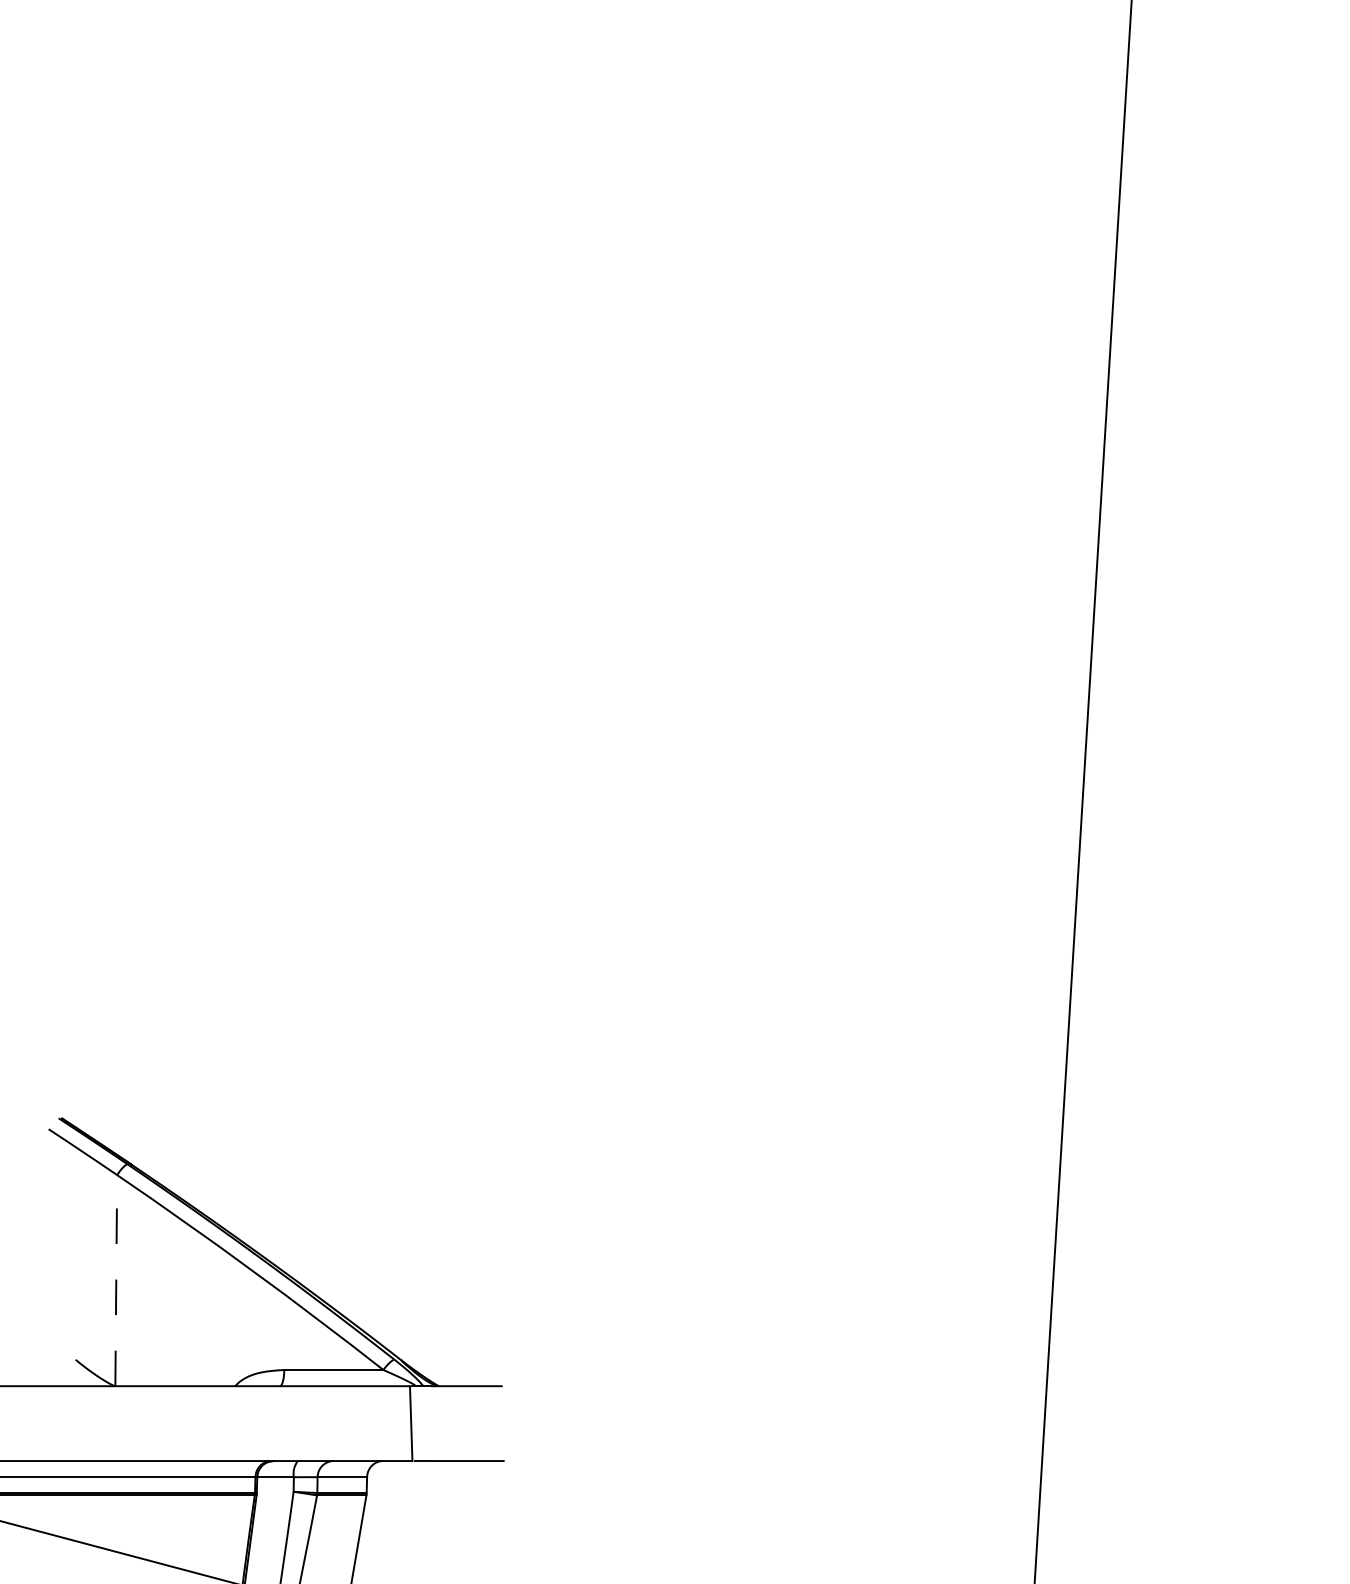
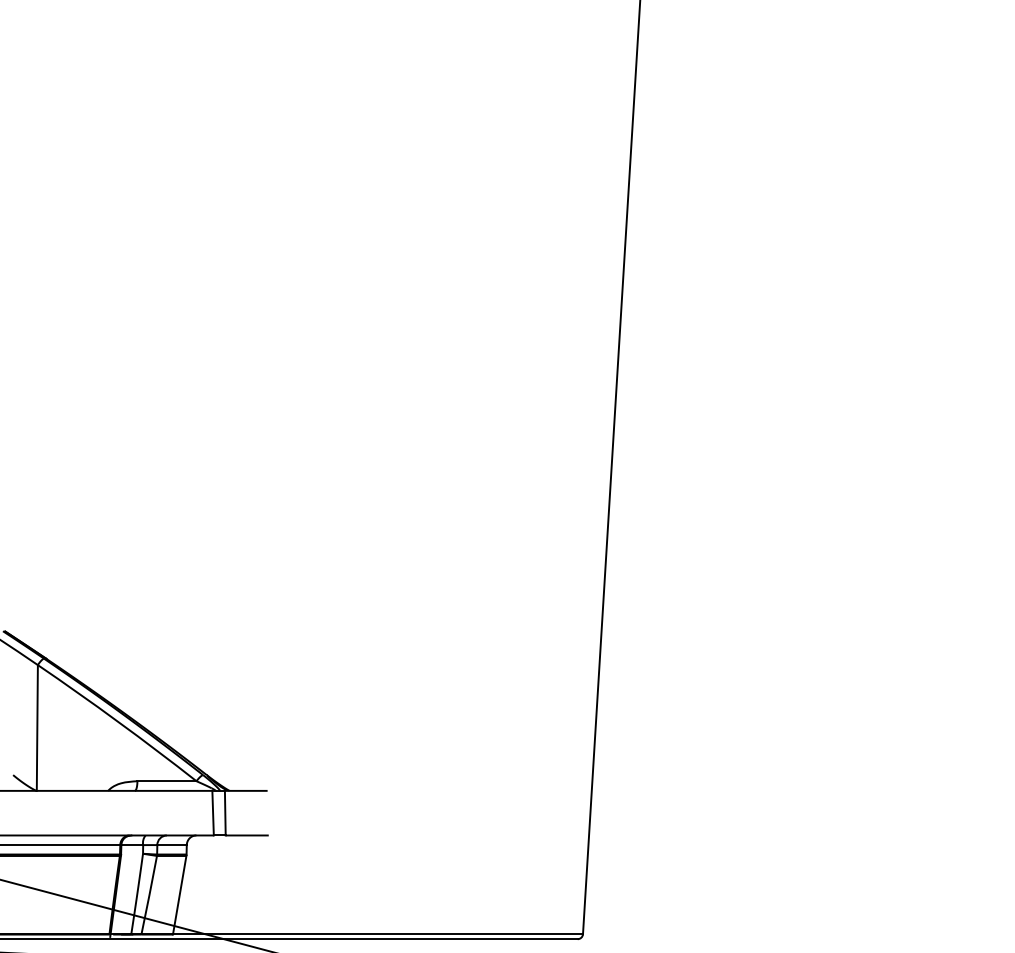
line: (116, 1279) -> (37, 727), dashed -> solid
line: (430, 1422) -> (224, 812), added

